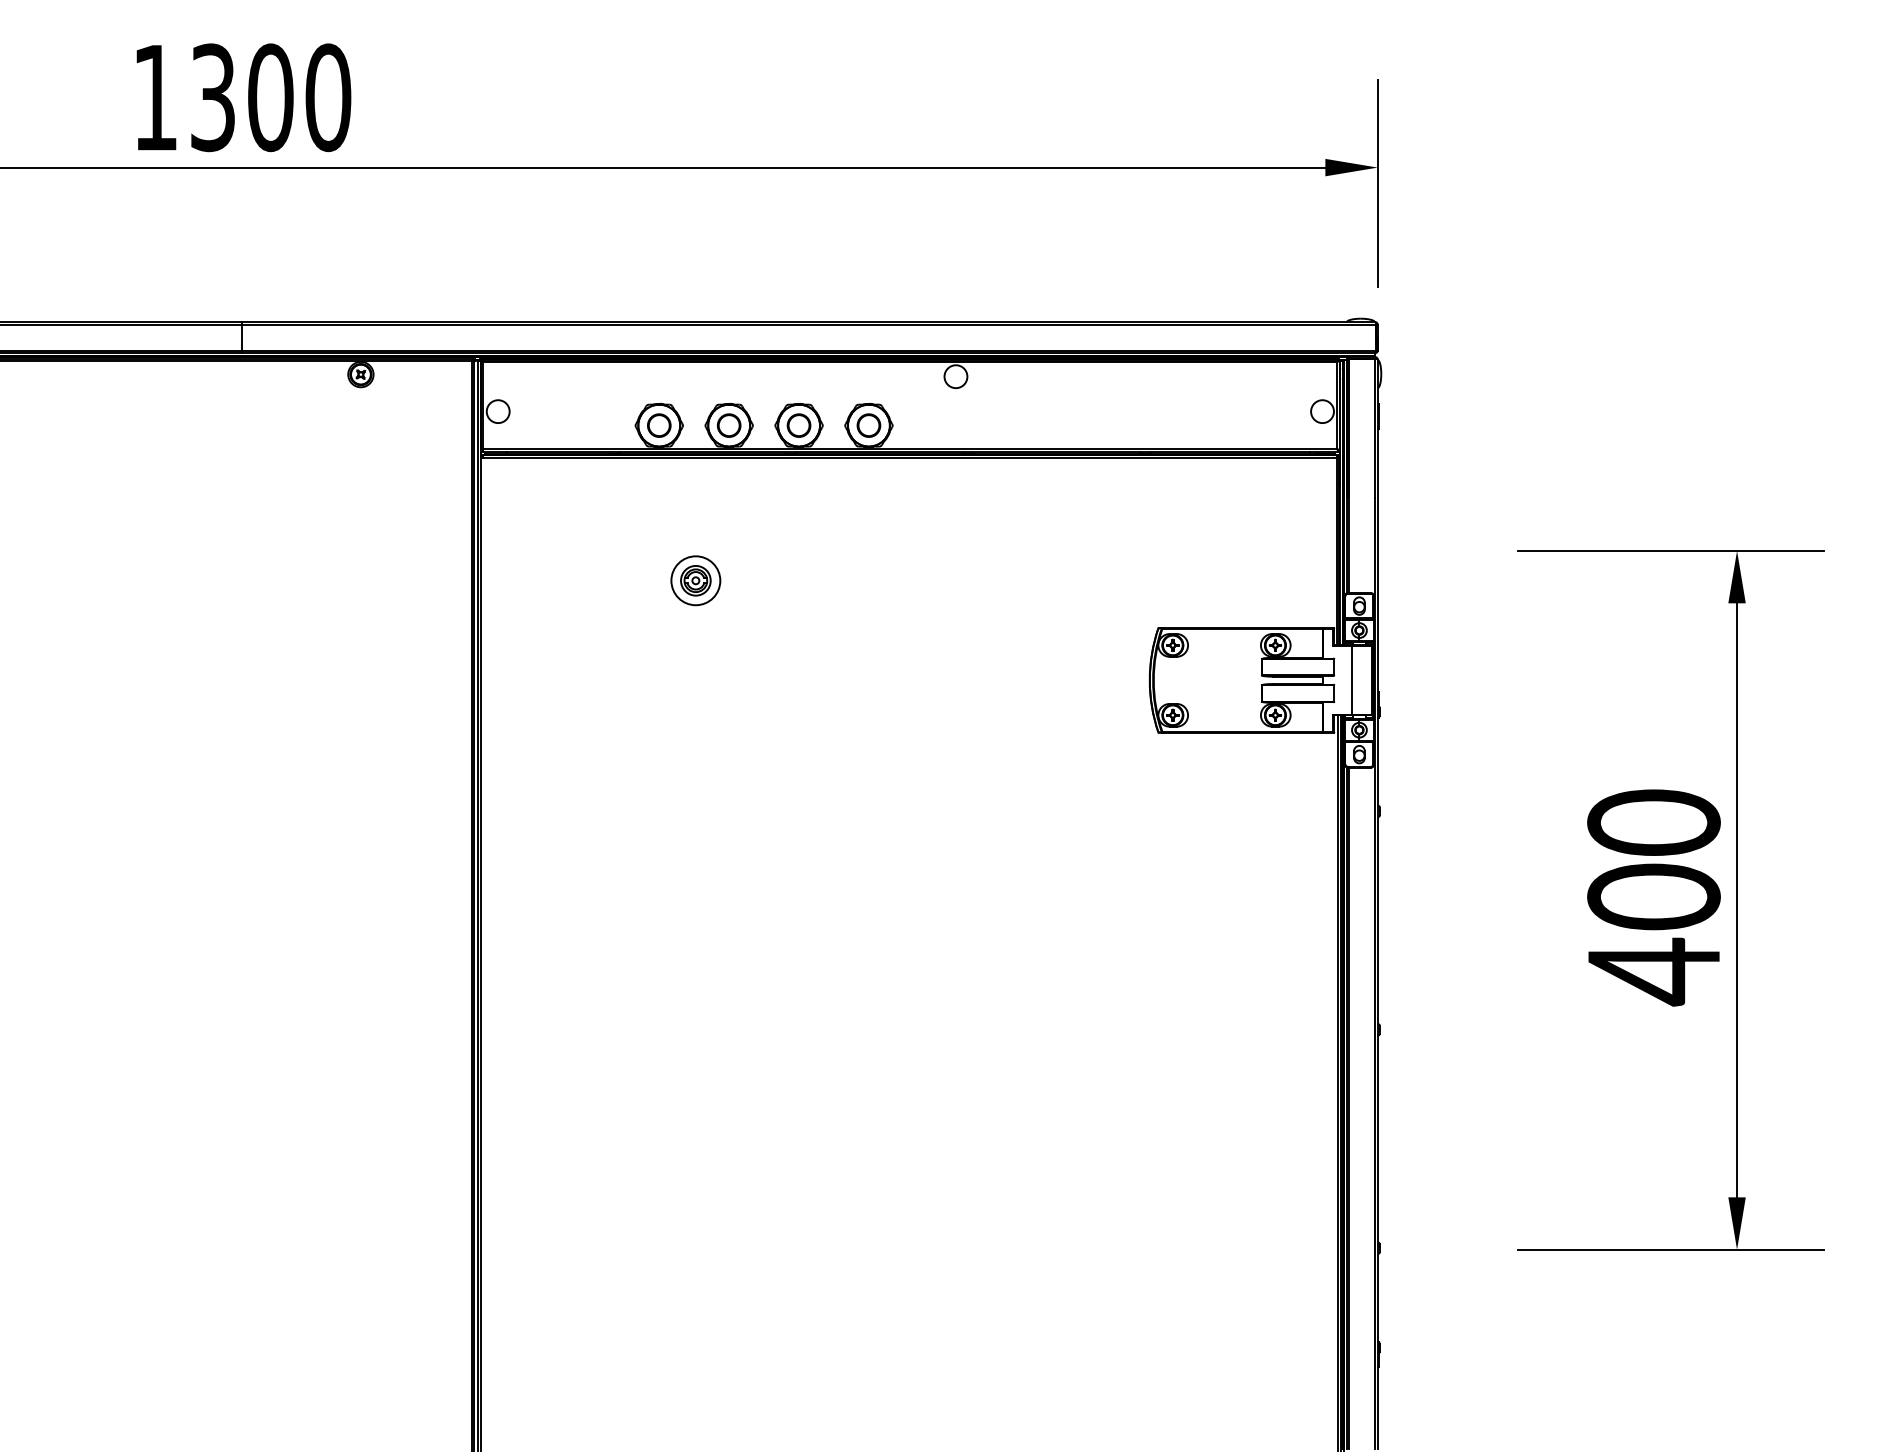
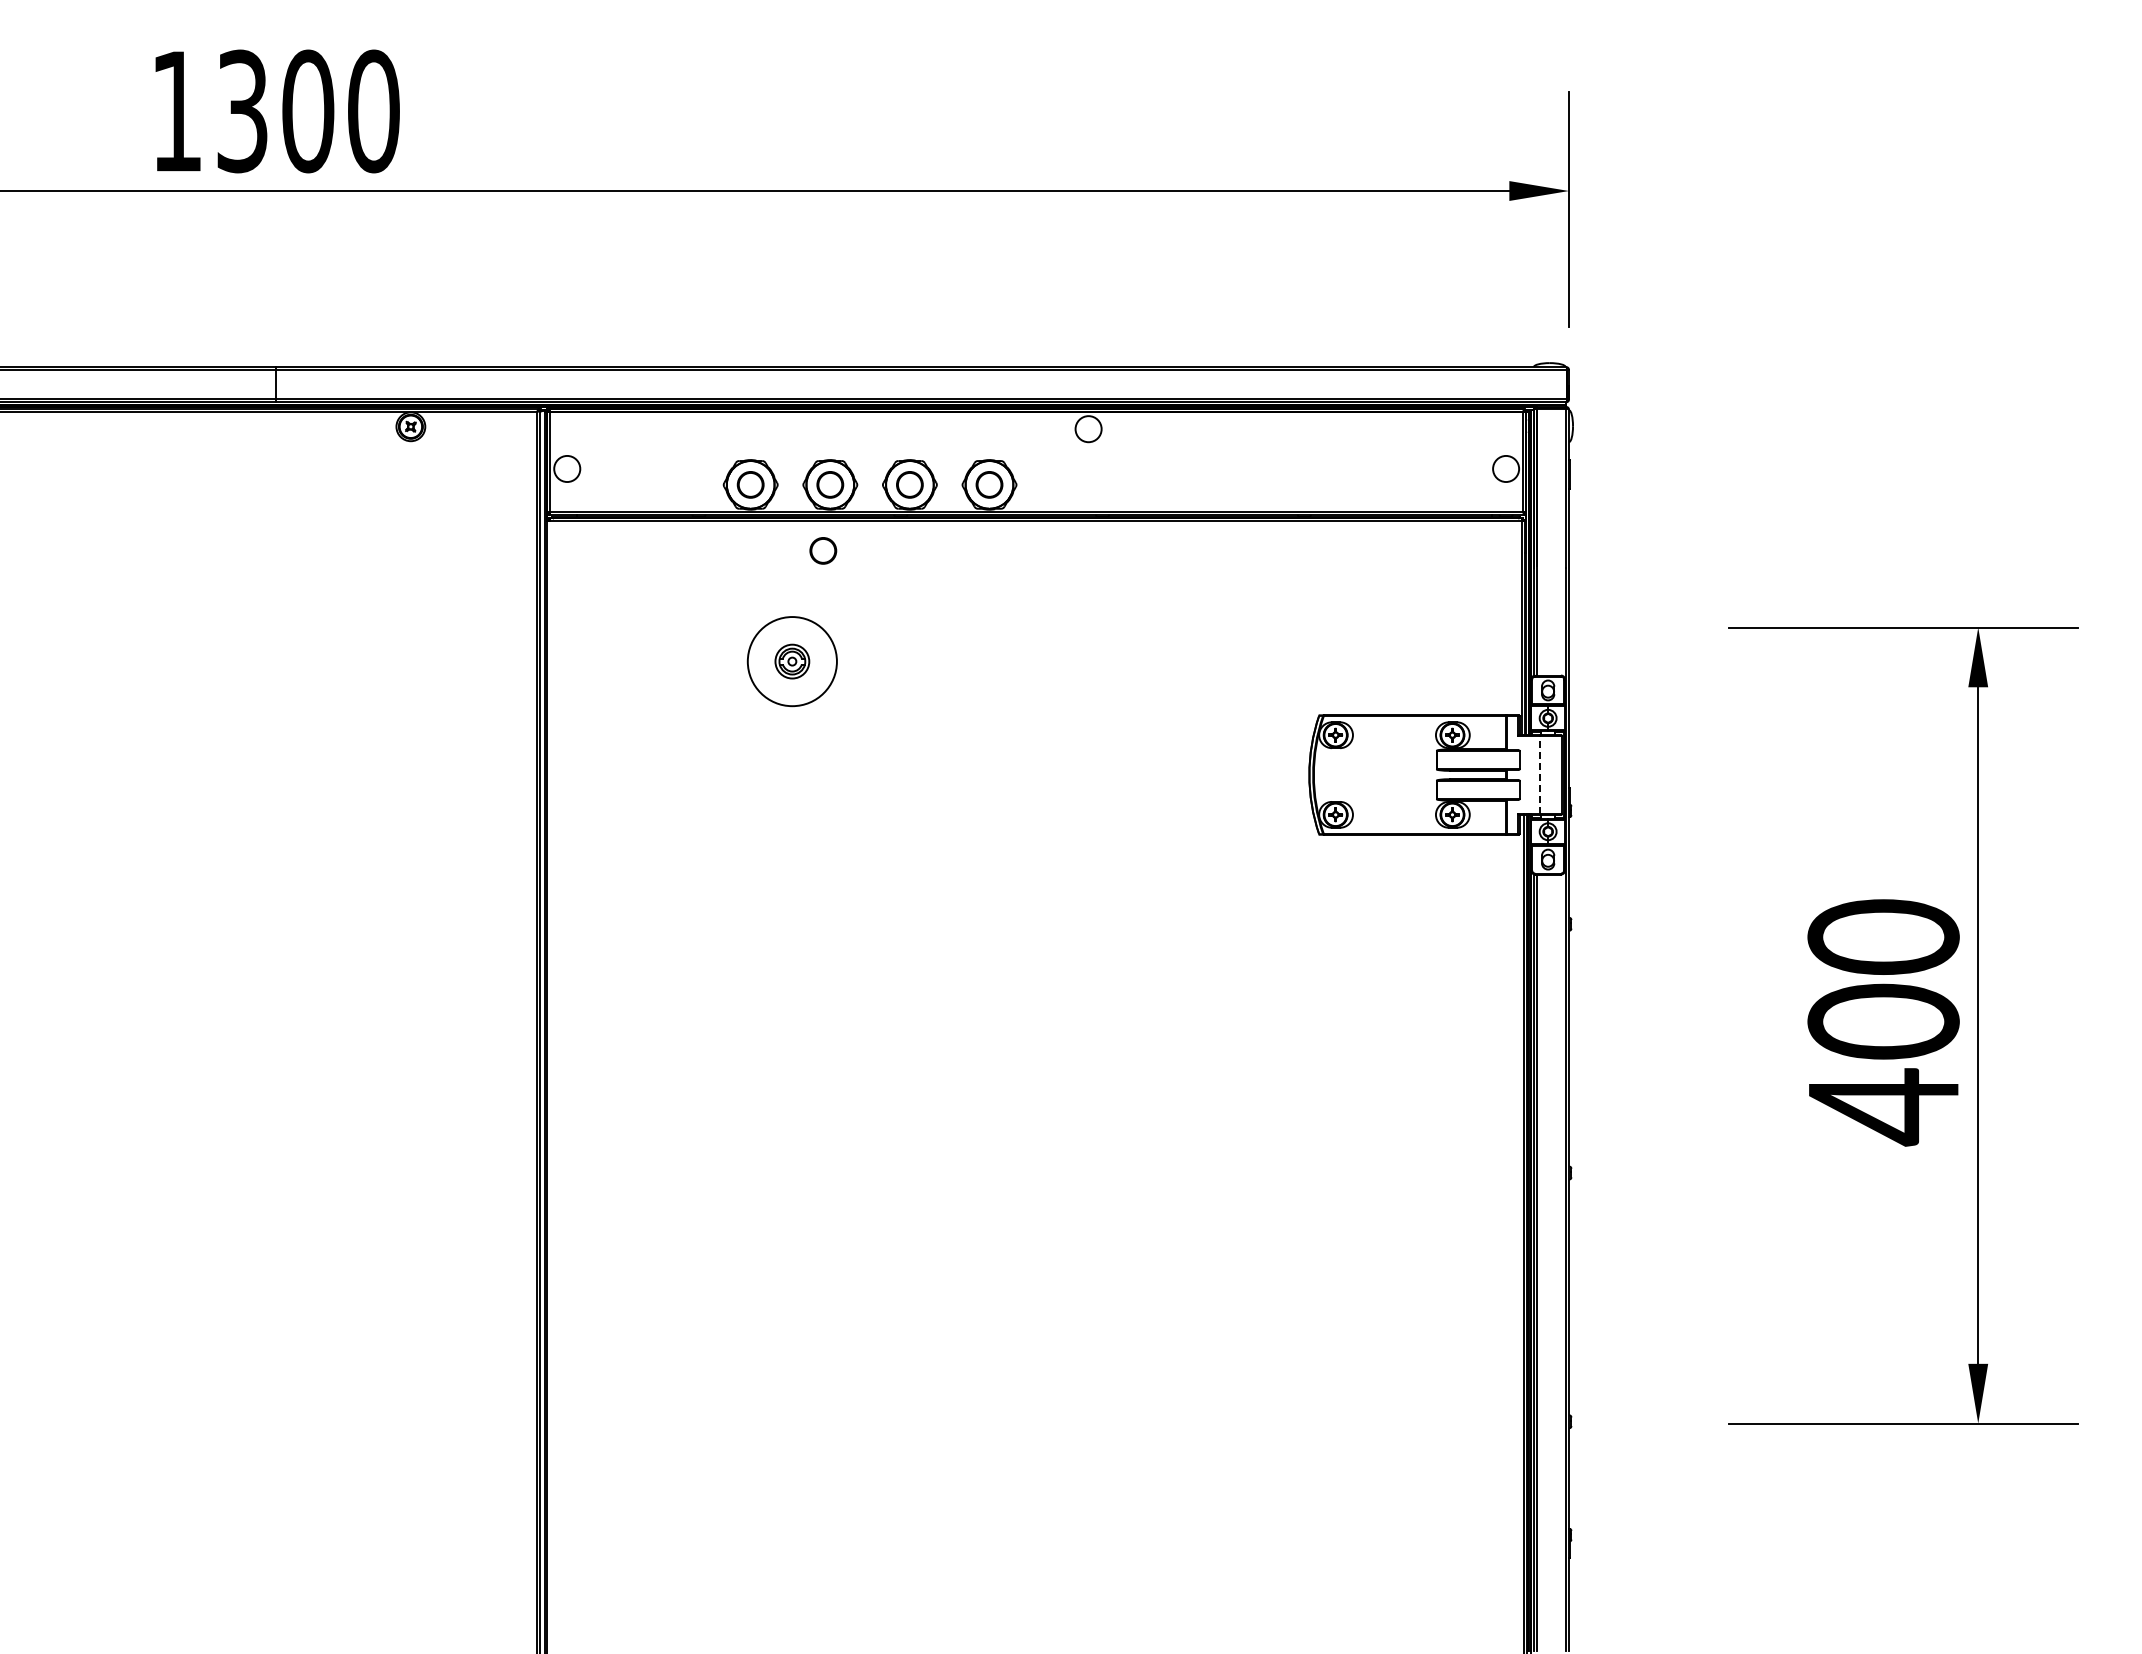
part: (723, 483) -> (823, 550), added
circle: (695, 580) -> (792, 661), size x1.6
line: (1351, 679) -> (1539, 774), solid -> dashed

